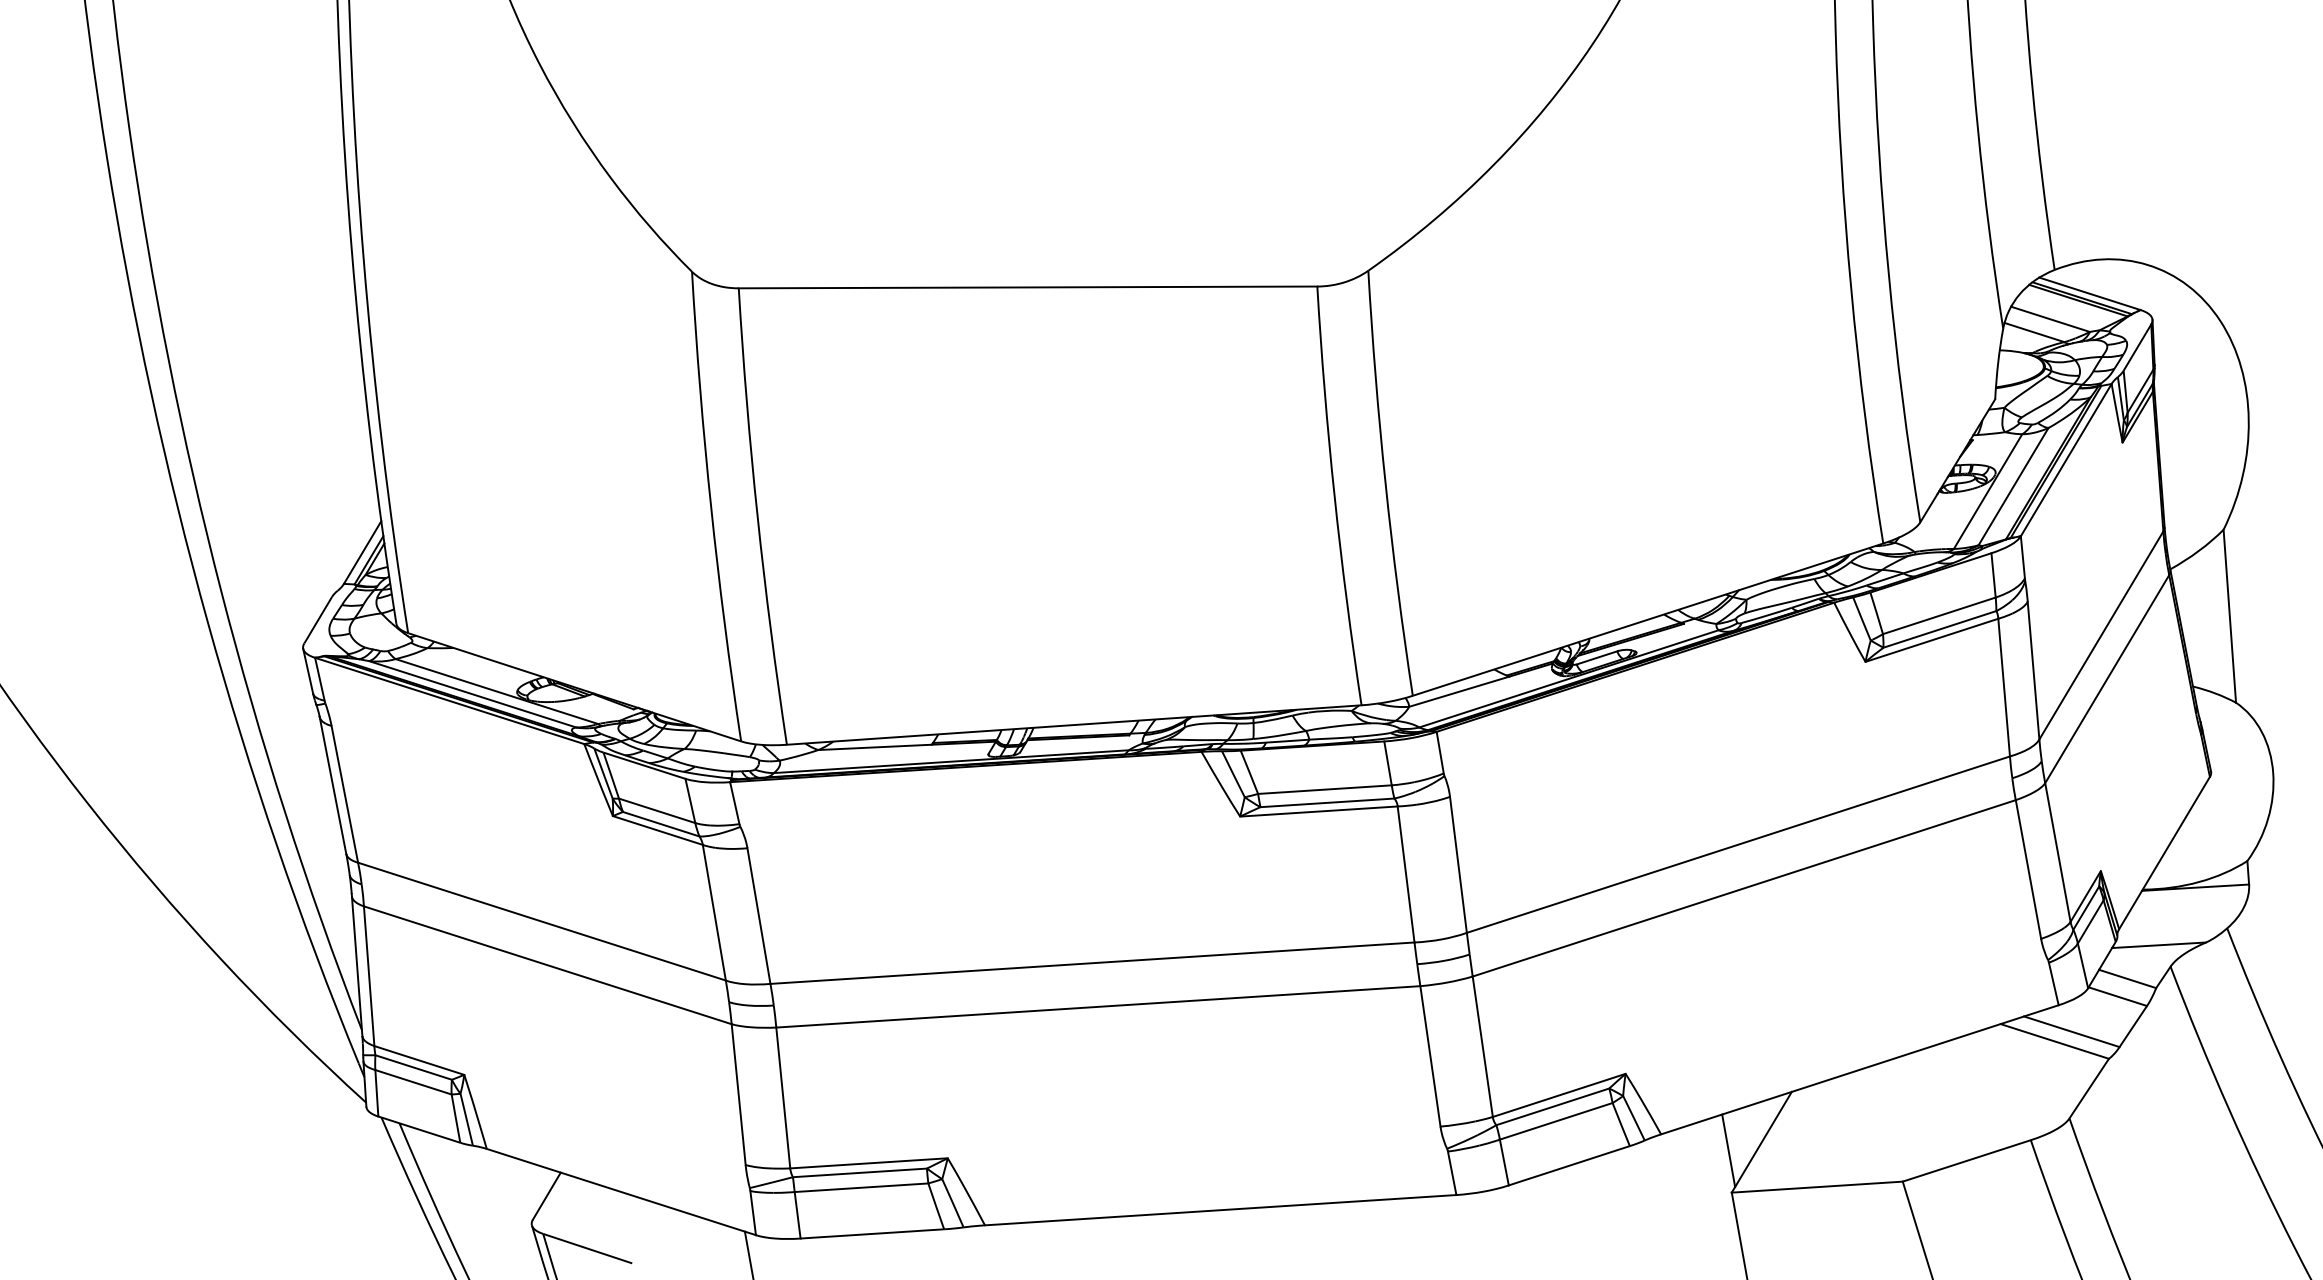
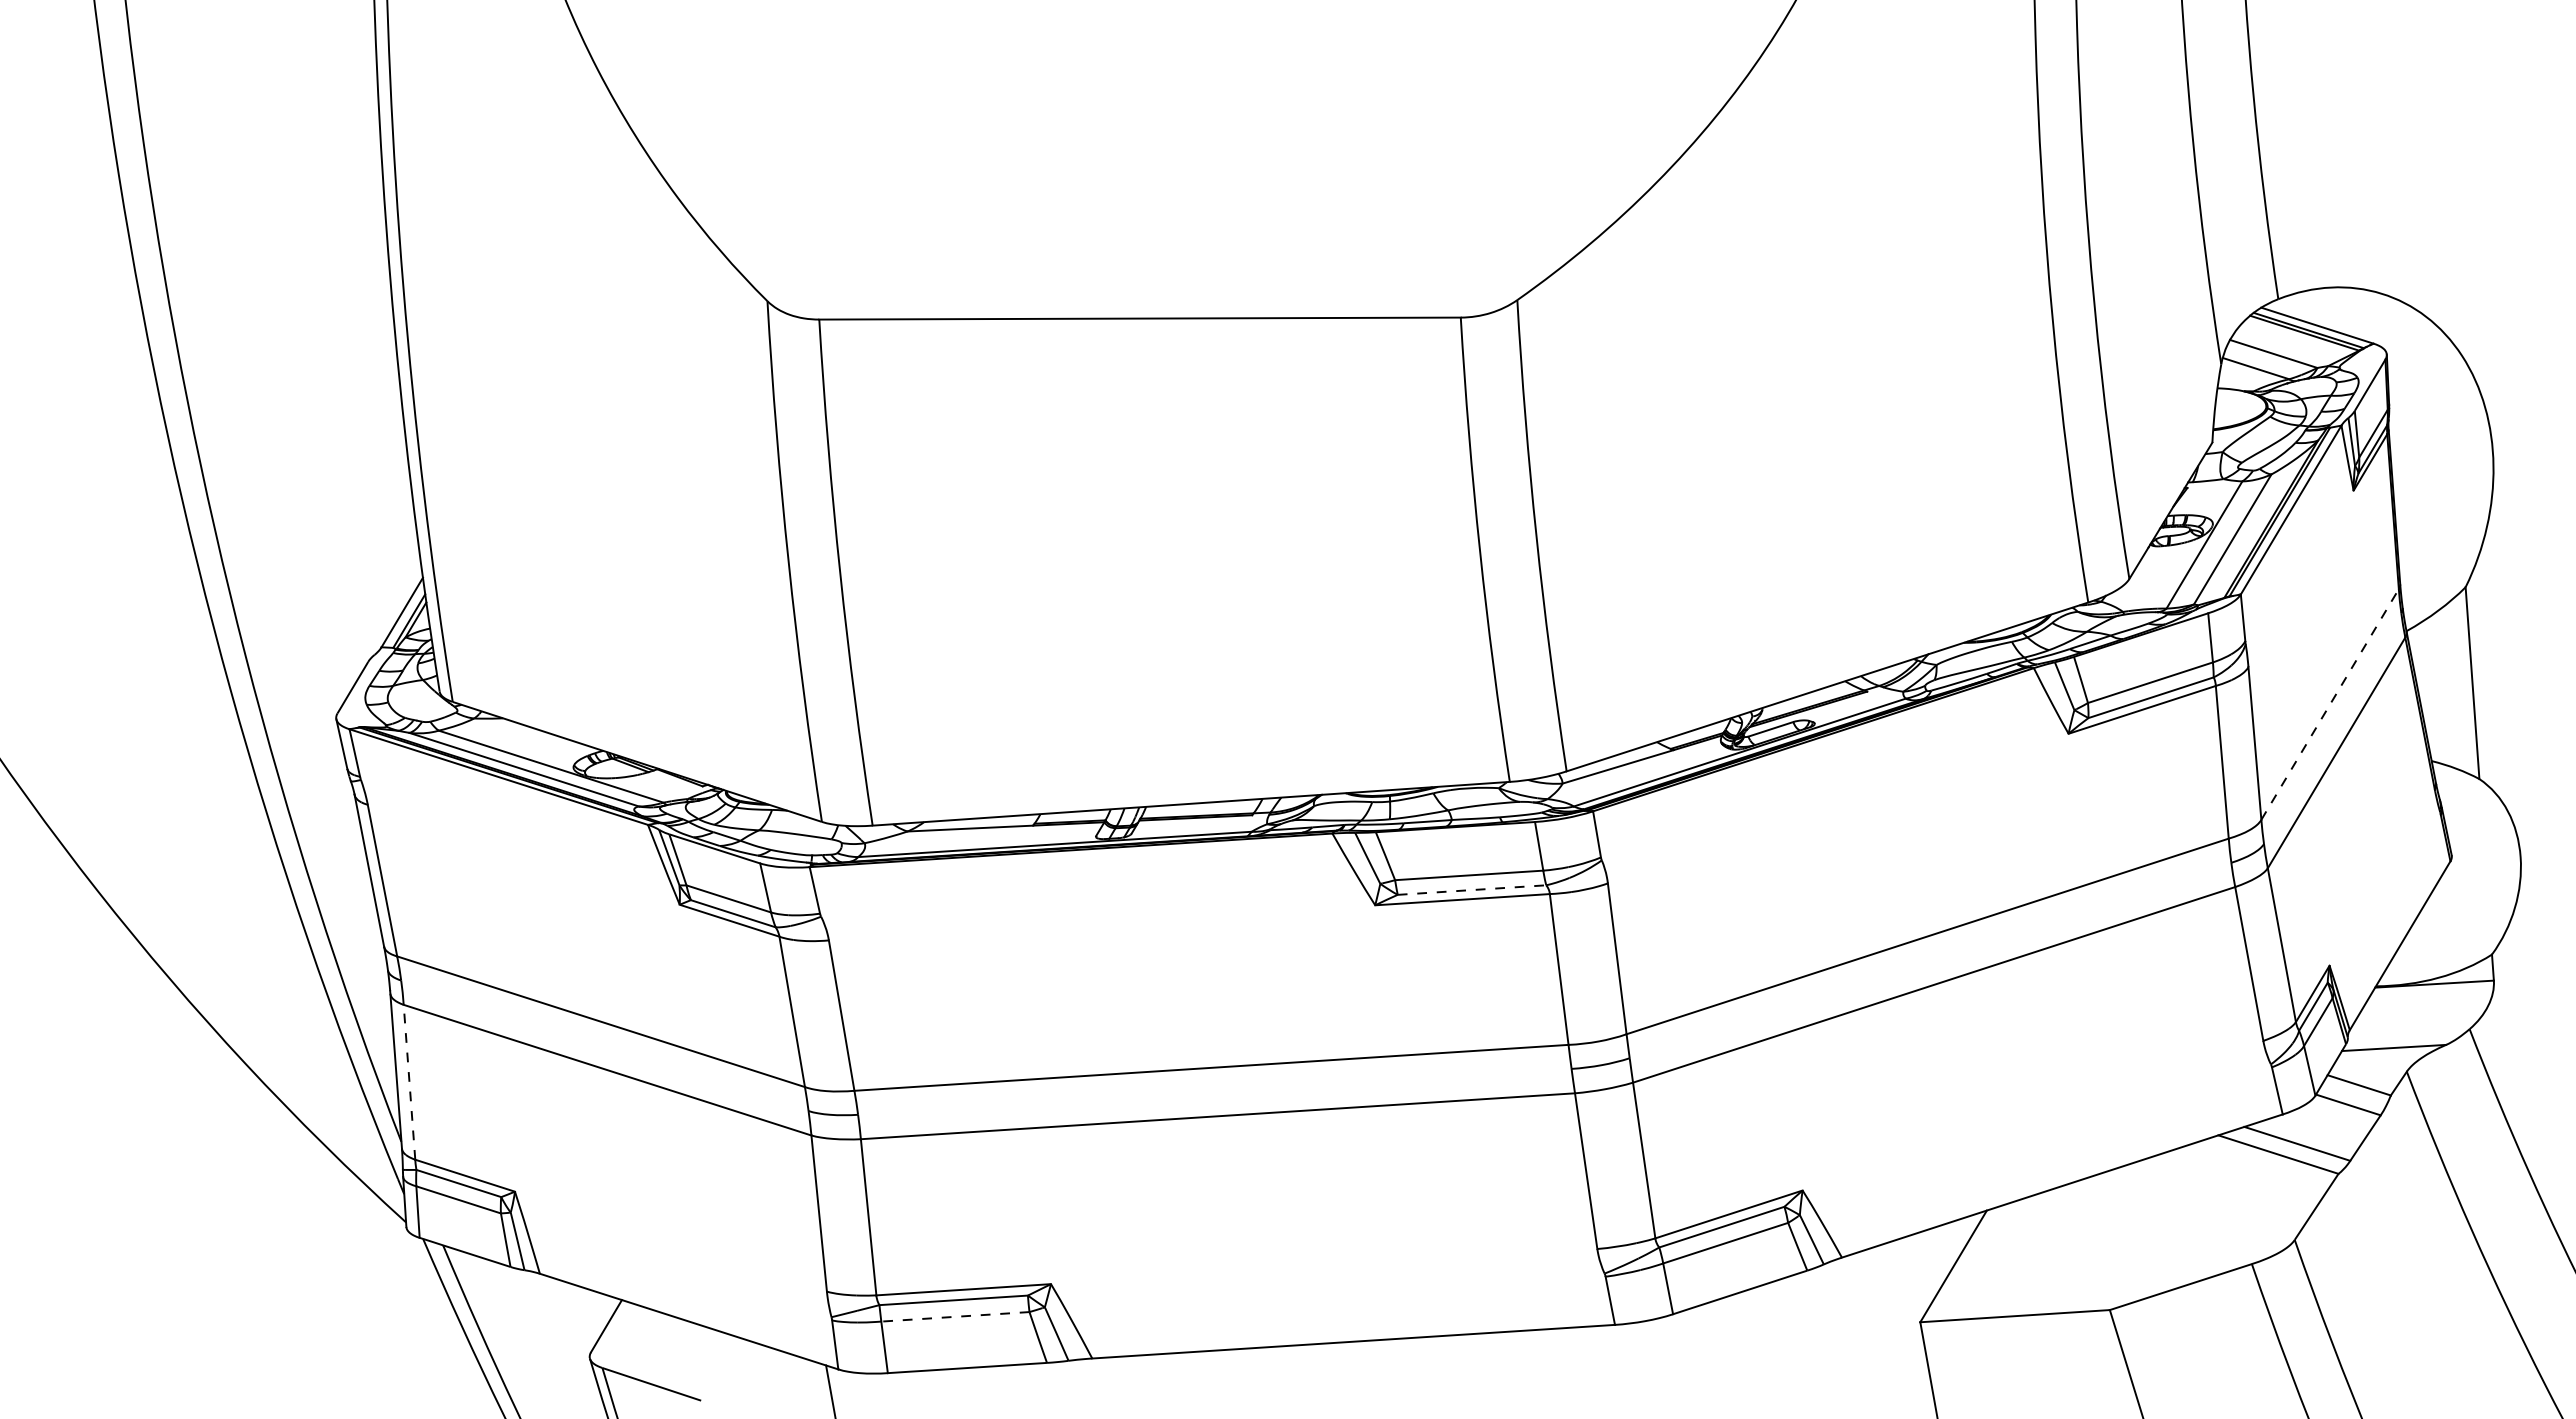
line: (2101, 635) -> (2330, 704), solid -> dashed
line: (1327, 803) -> (1472, 890), solid -> dashed
line: (369, 976) -> (409, 1082), solid -> dashed
line: (1728, 1150) -> (1916, 1275), removed
line: (860, 1187) -> (954, 1316), solid -> dashed

